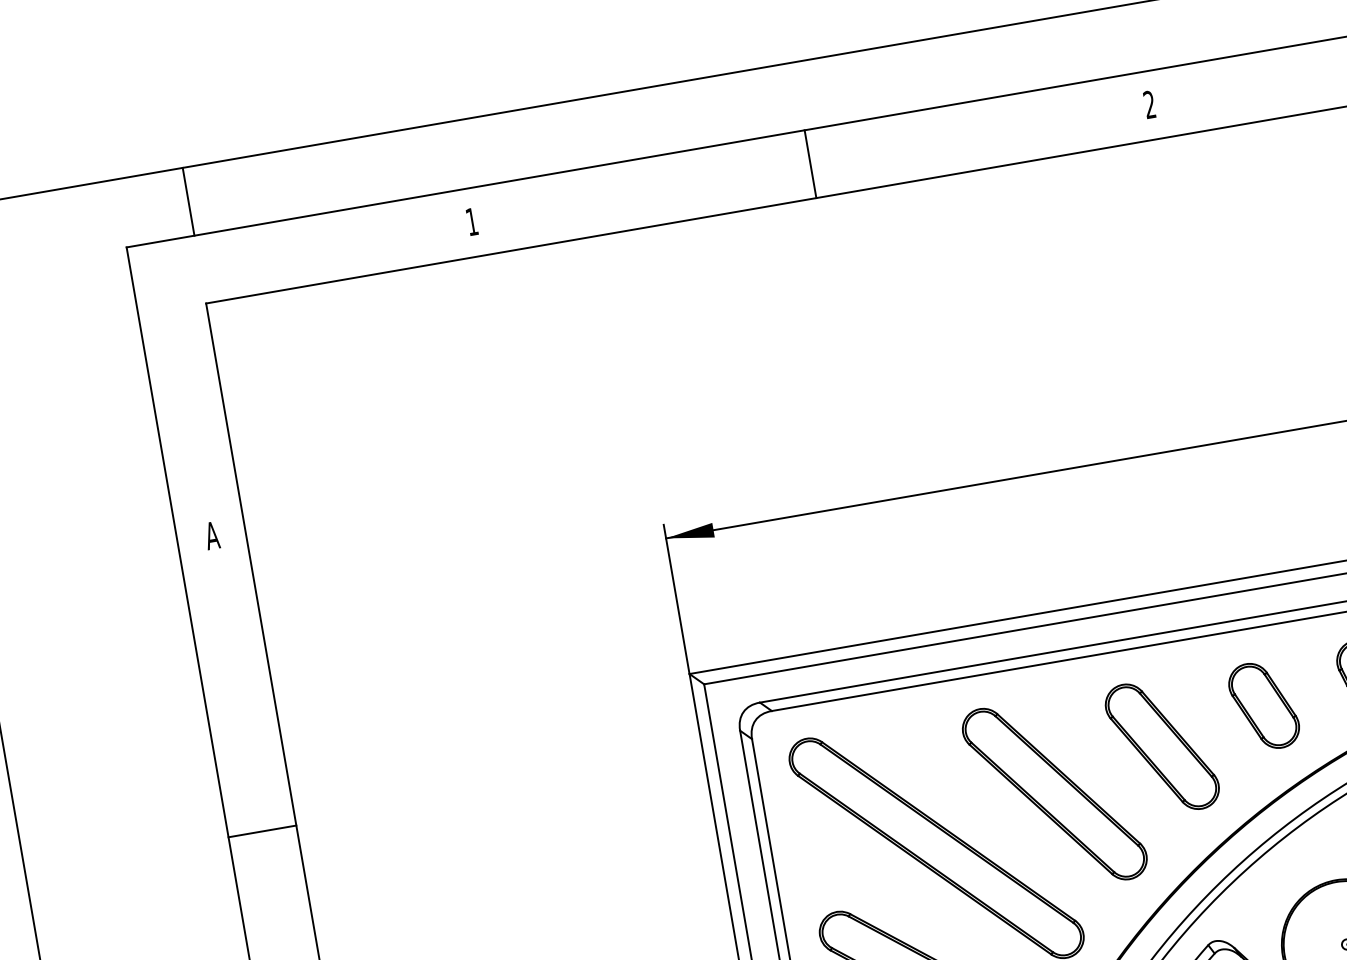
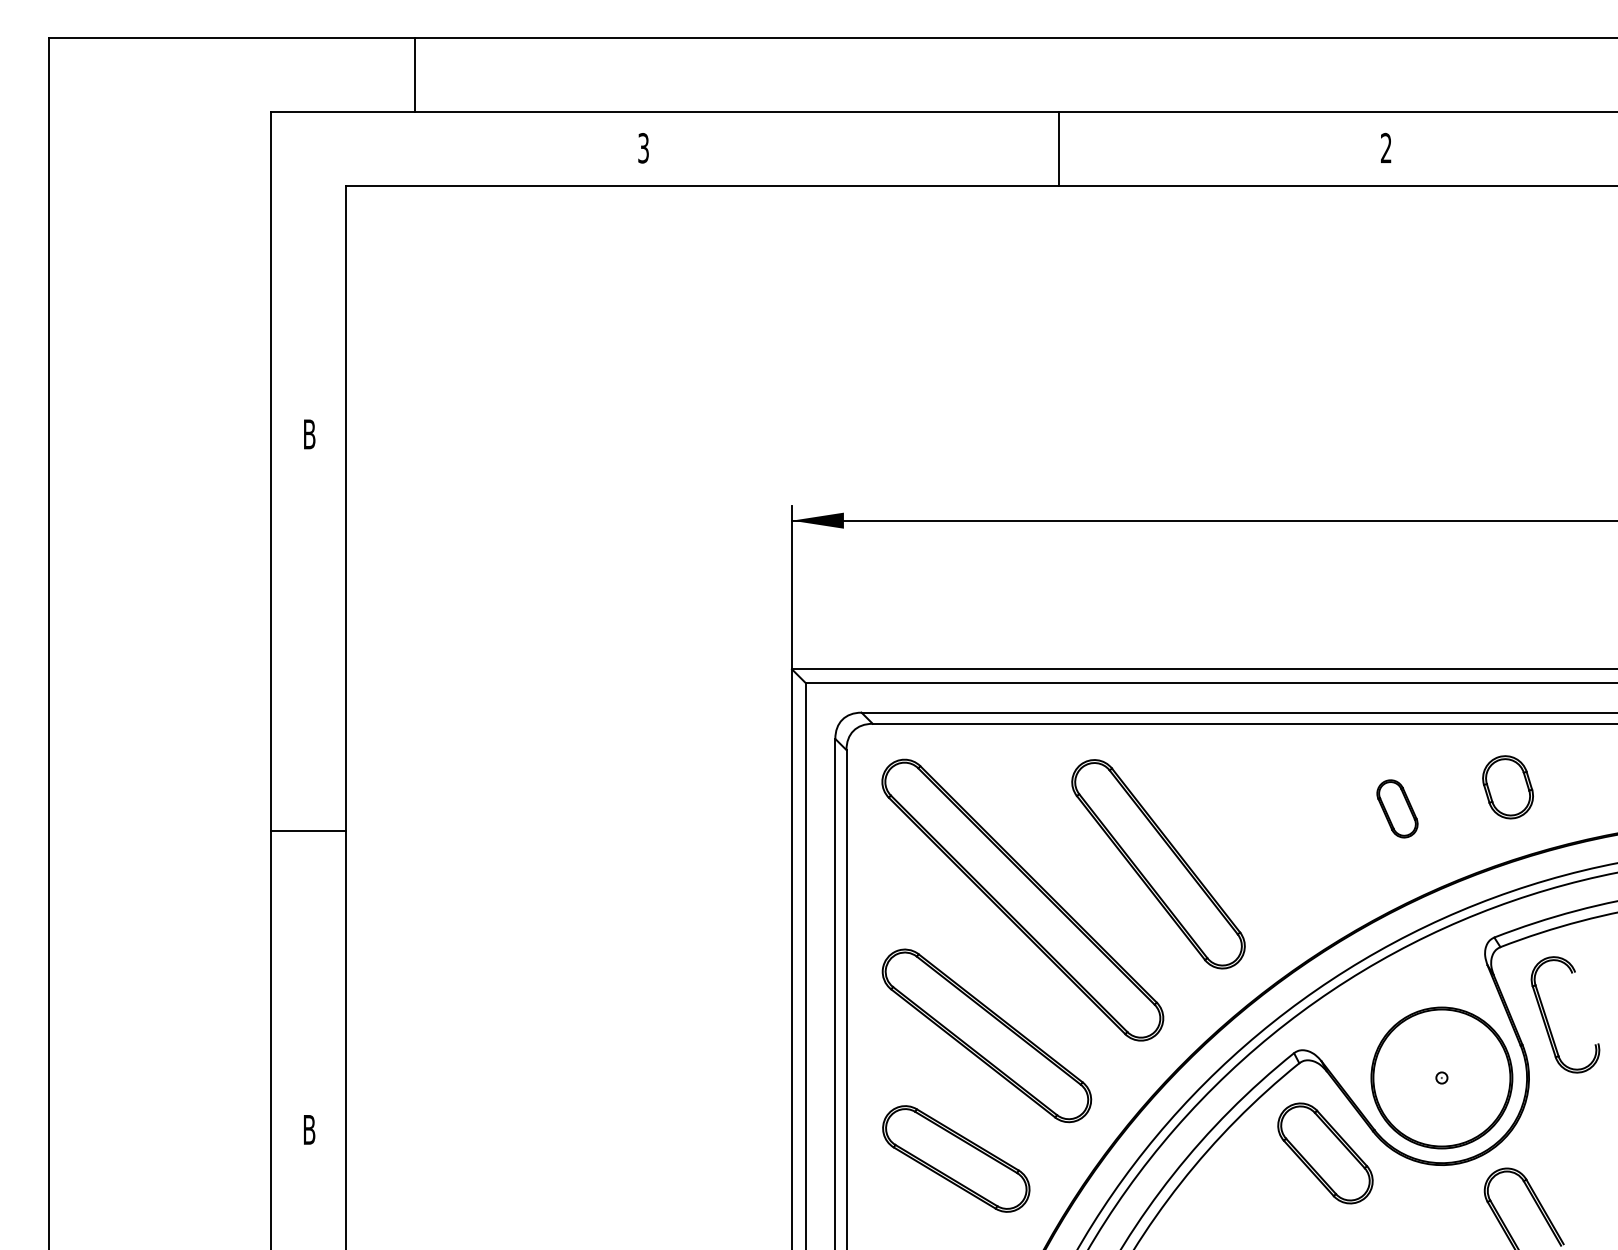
line: (810, 163) -> (1059, 148), moved
line: (188, 201) -> (414, 74), moved
text: (471, 222) -> (643, 148), 1 -> 3
text: (212, 535) -> (309, 434), A -> B
part: (1264, 705) -> (1397, 808), size x0.6
part: (1162, 746) -> (1281, 833), removed
line: (262, 831) -> (308, 831), moved

